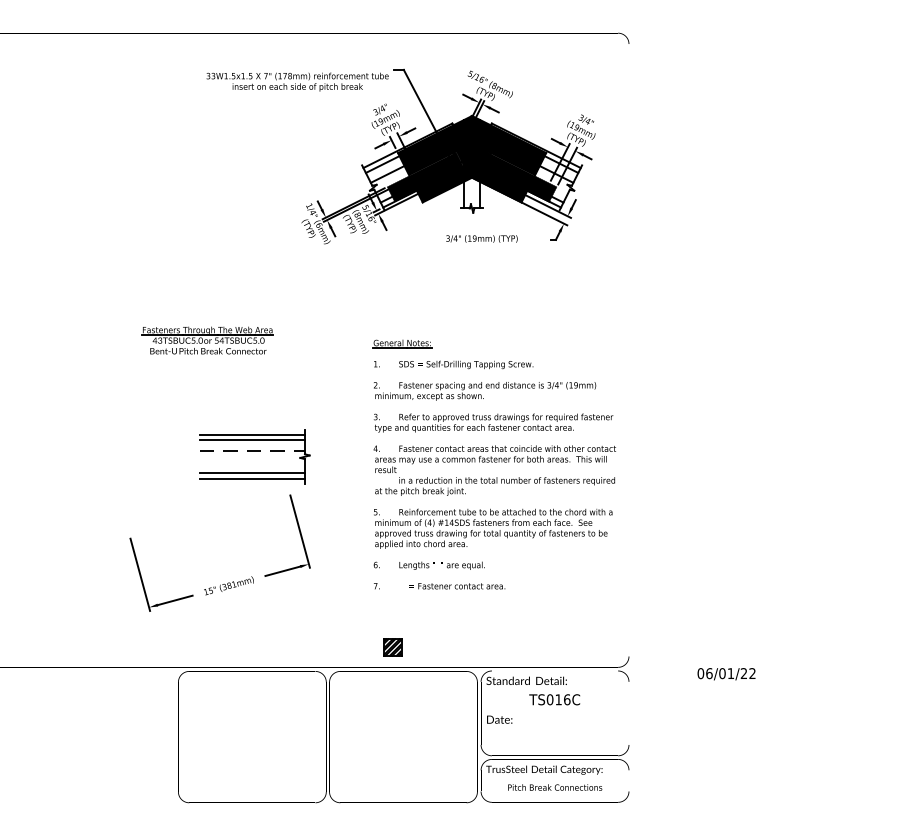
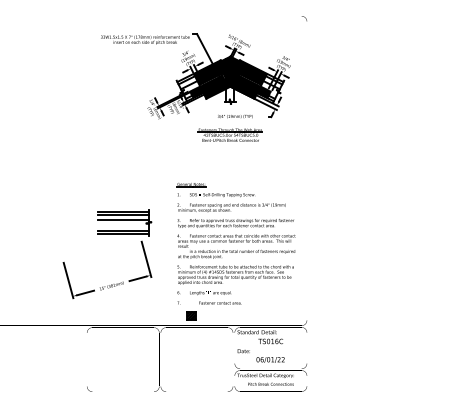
part: (205, 339) -> (229, 134), moved
line: (252, 451) -> (123, 220), dashed -> solid
part: (492, 464) -> (235, 243), moved
text: (726, 673) -> (270, 359), moved

